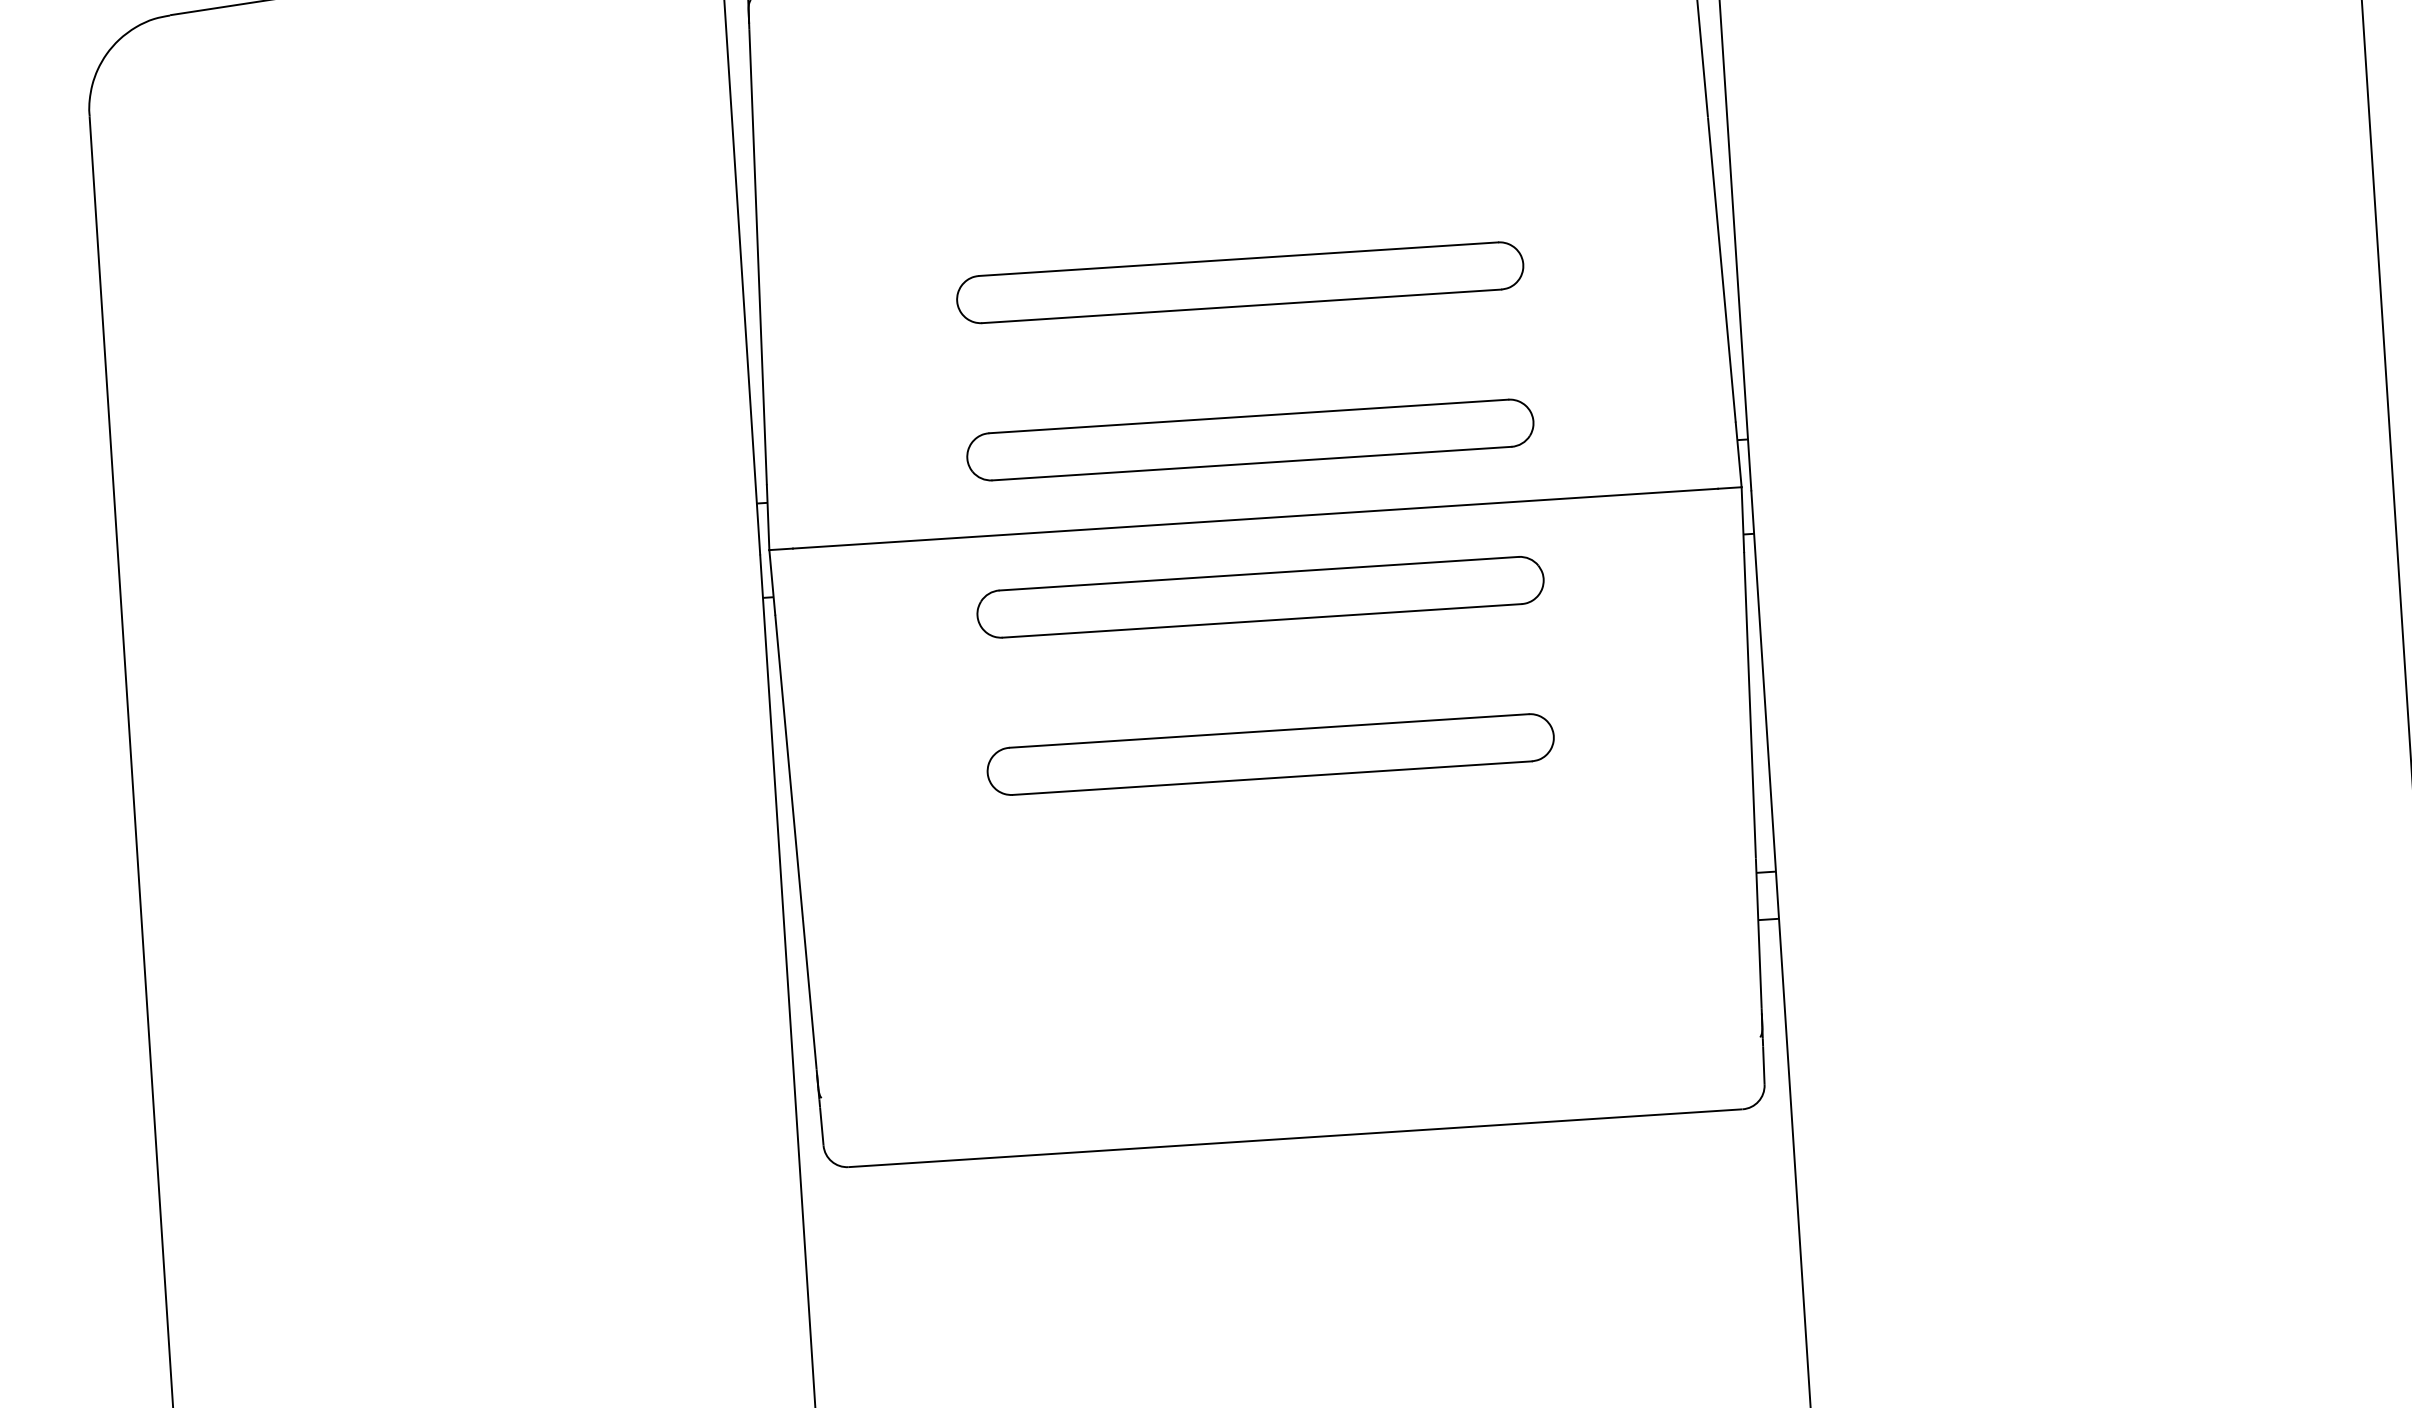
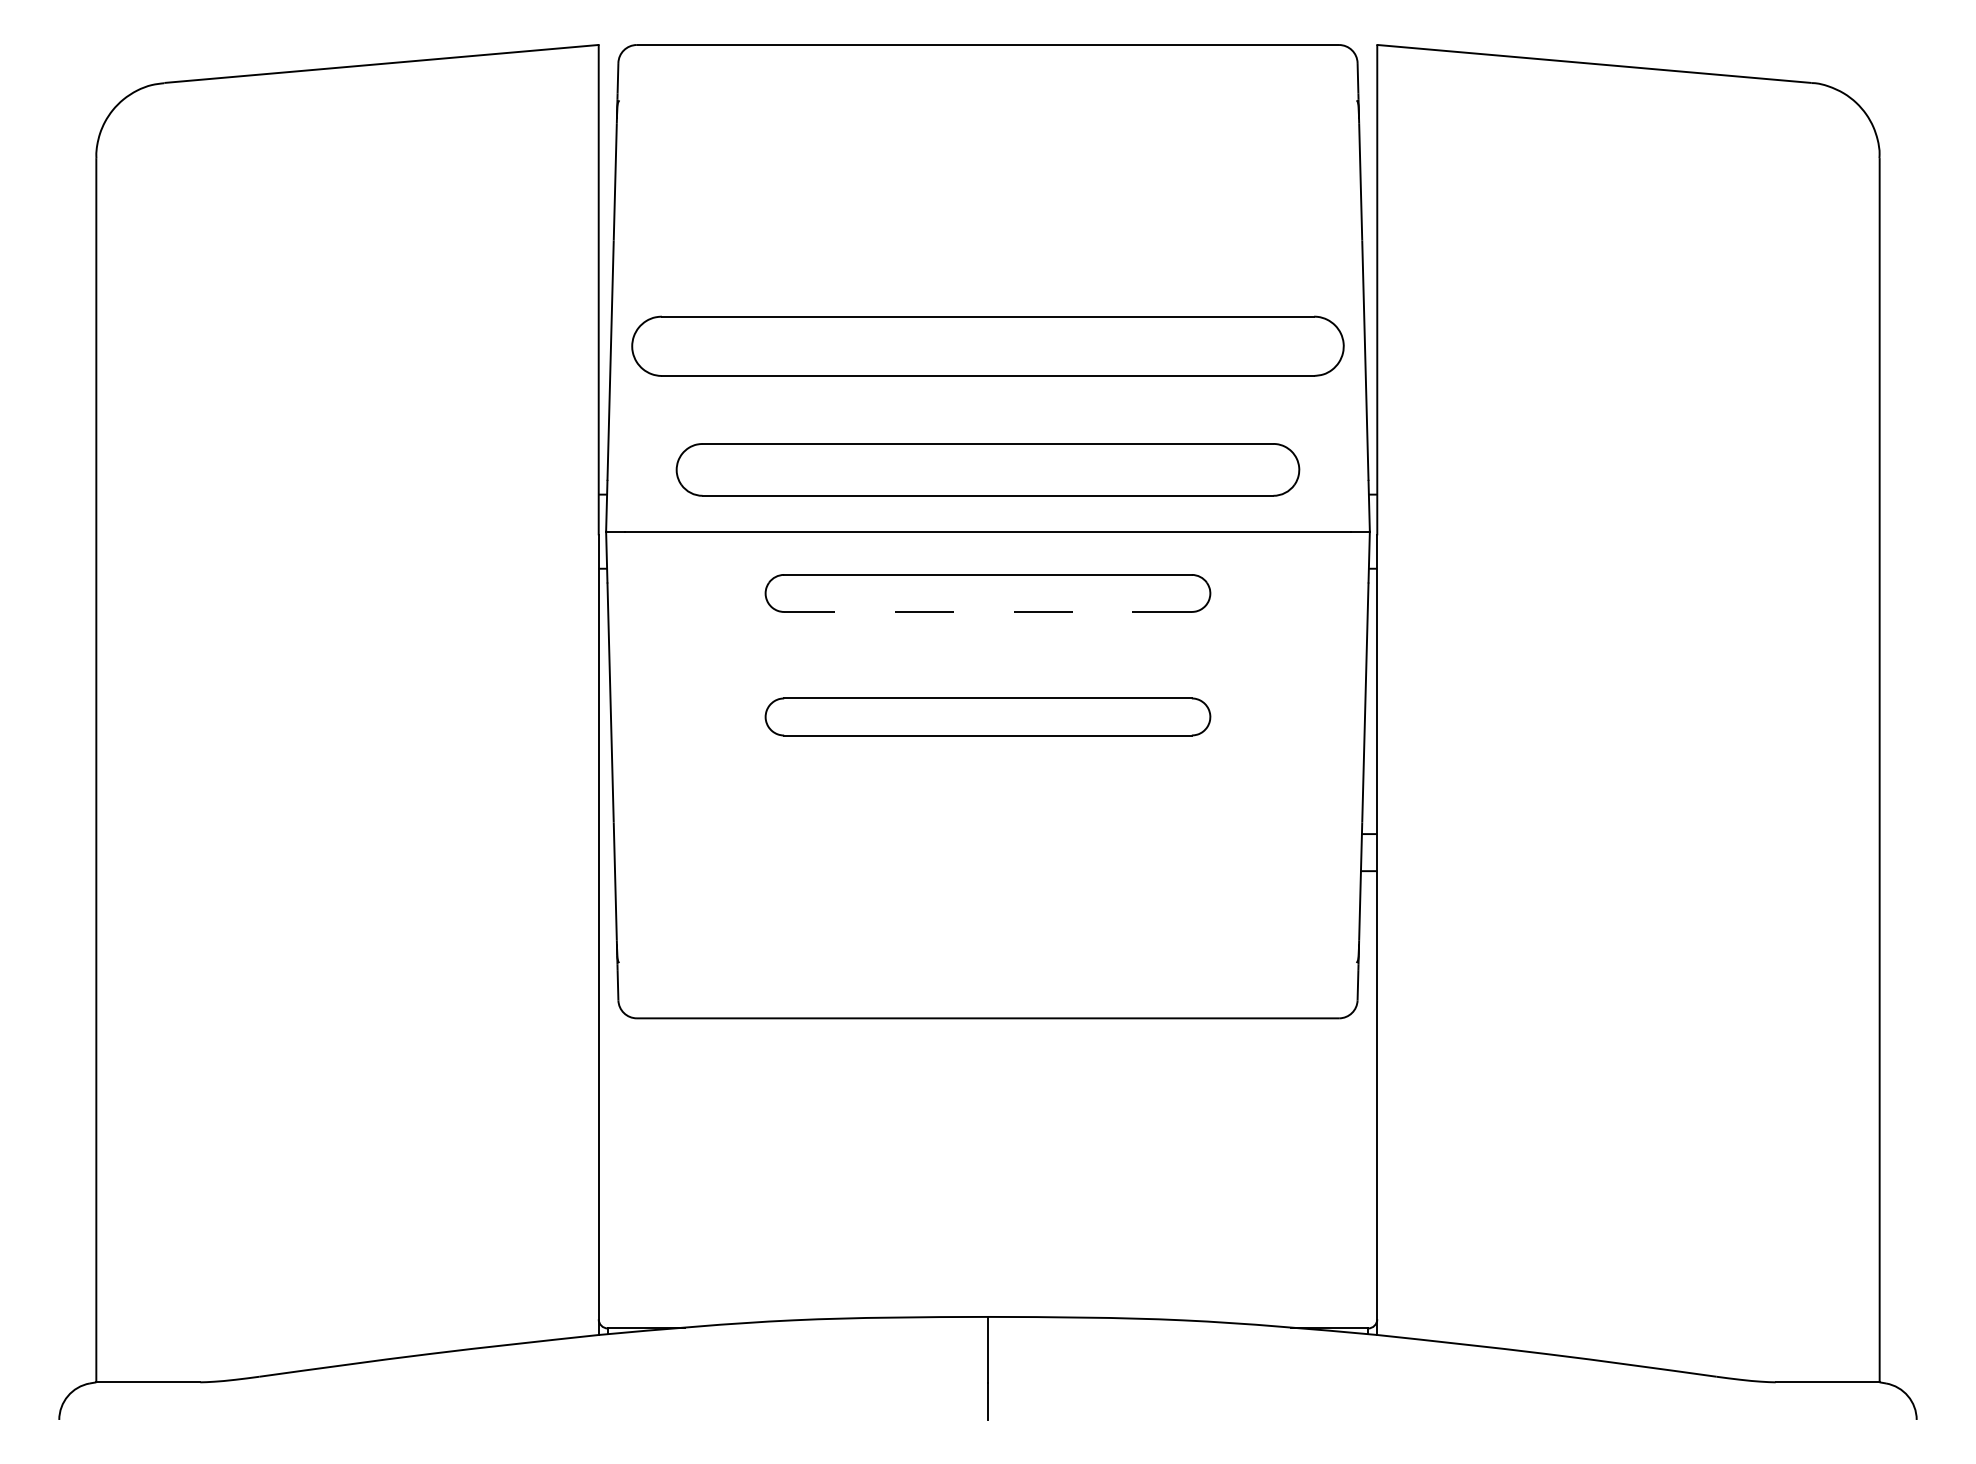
part: (1239, 282) -> (987, 346), size x1.6
part: (1249, 439) -> (987, 469), size x1.4
line: (1262, 620) -> (988, 611), solid -> dashed

